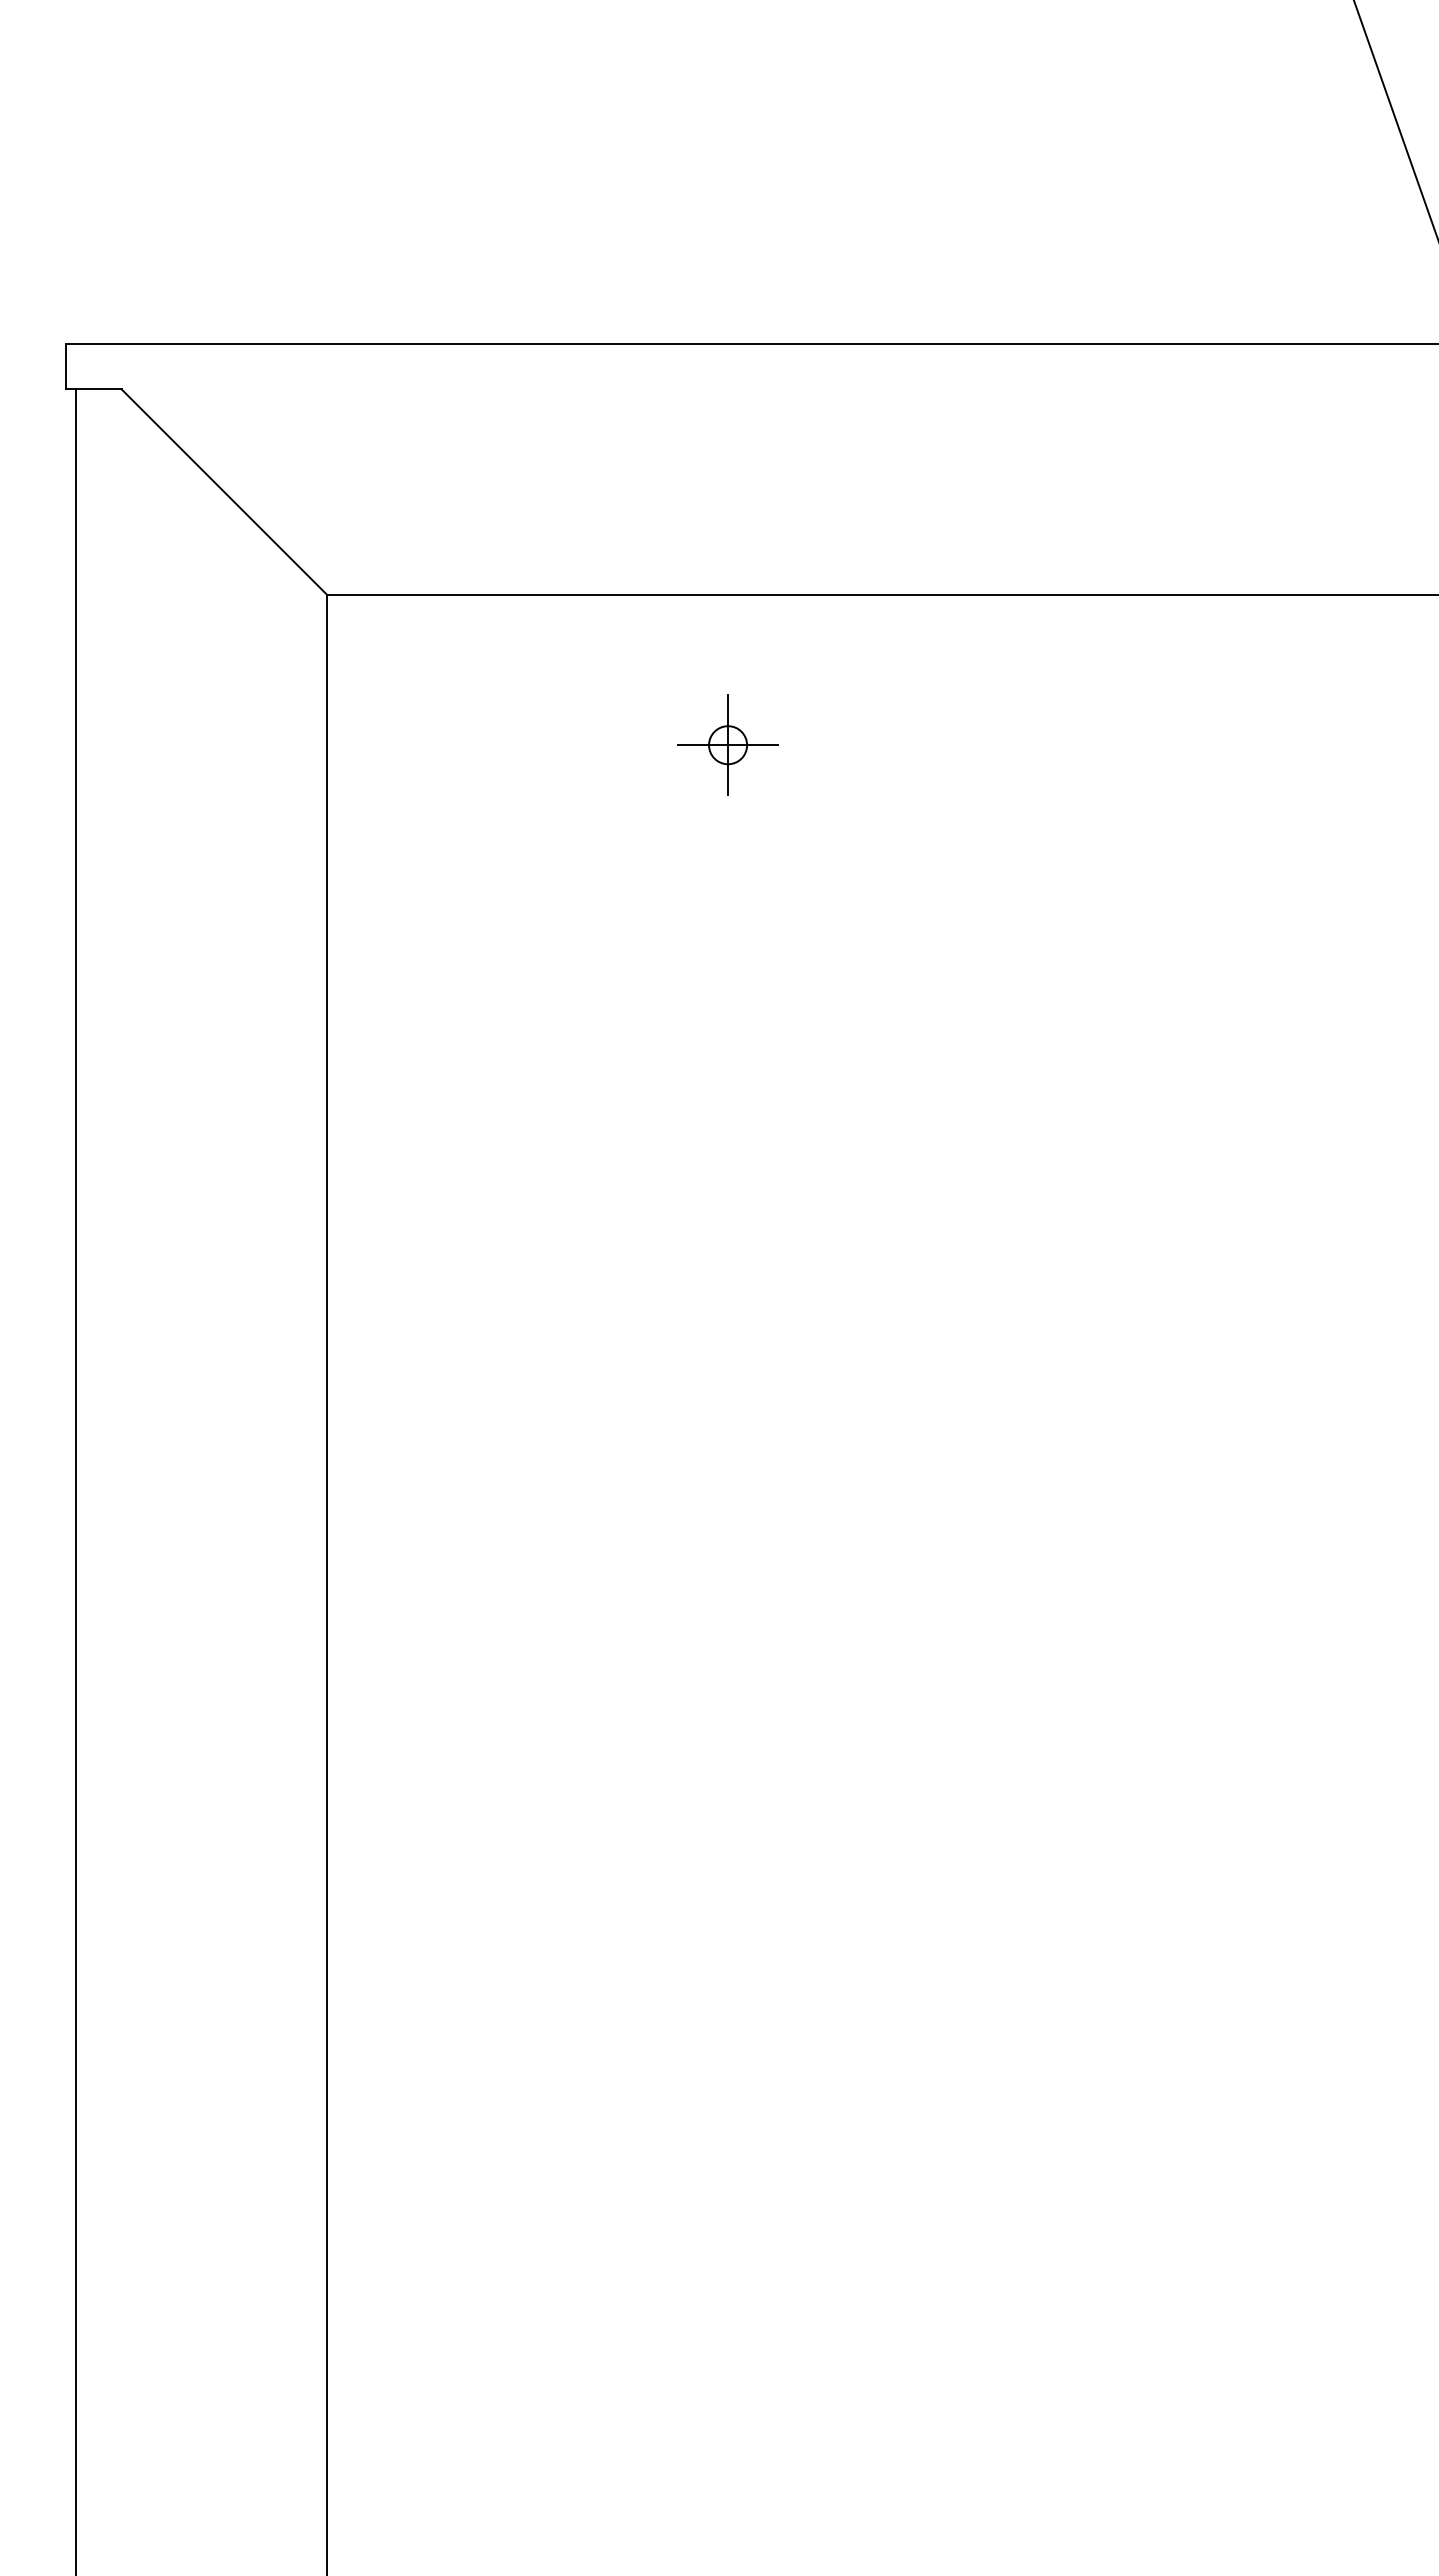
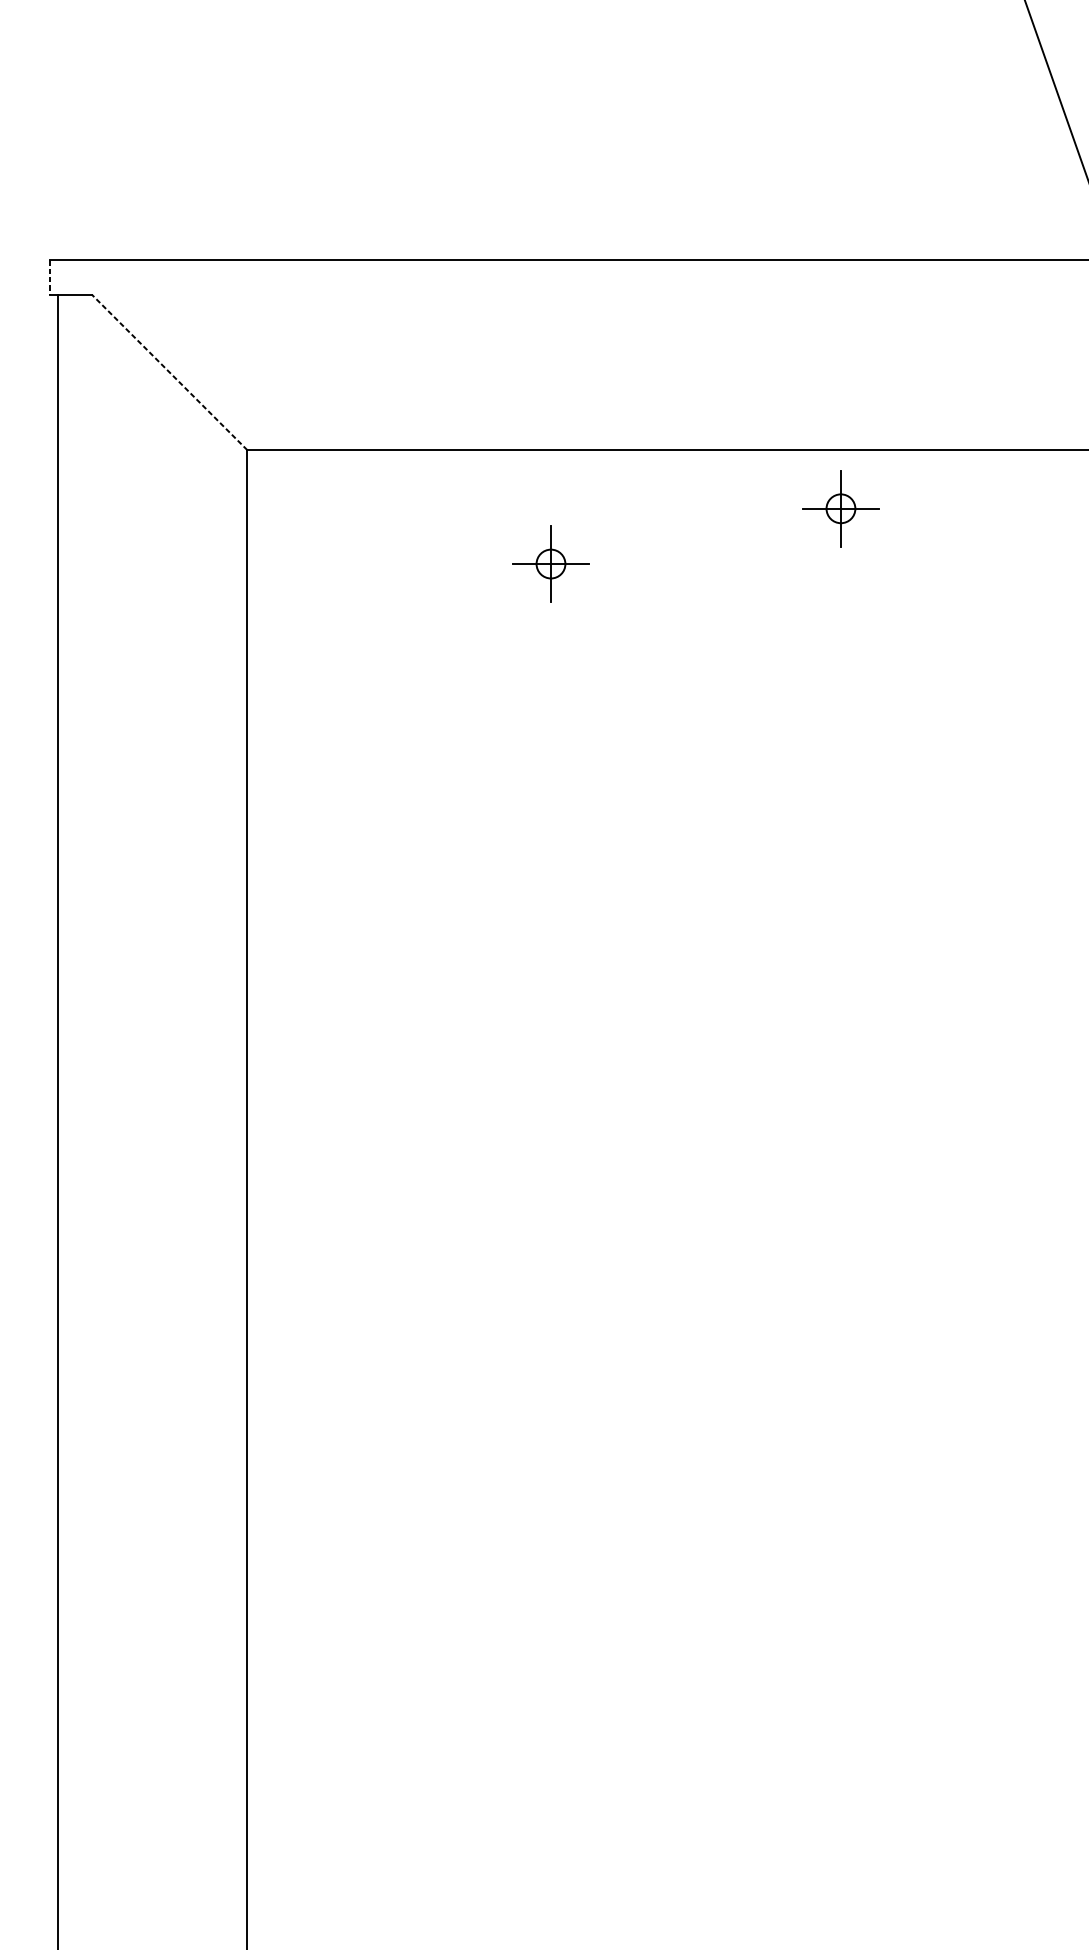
line: (66, 366) -> (50, 277), solid -> dashed
line: (224, 491) -> (169, 371), solid -> dashed
part: (1110, 671) -> (840, 508), added

